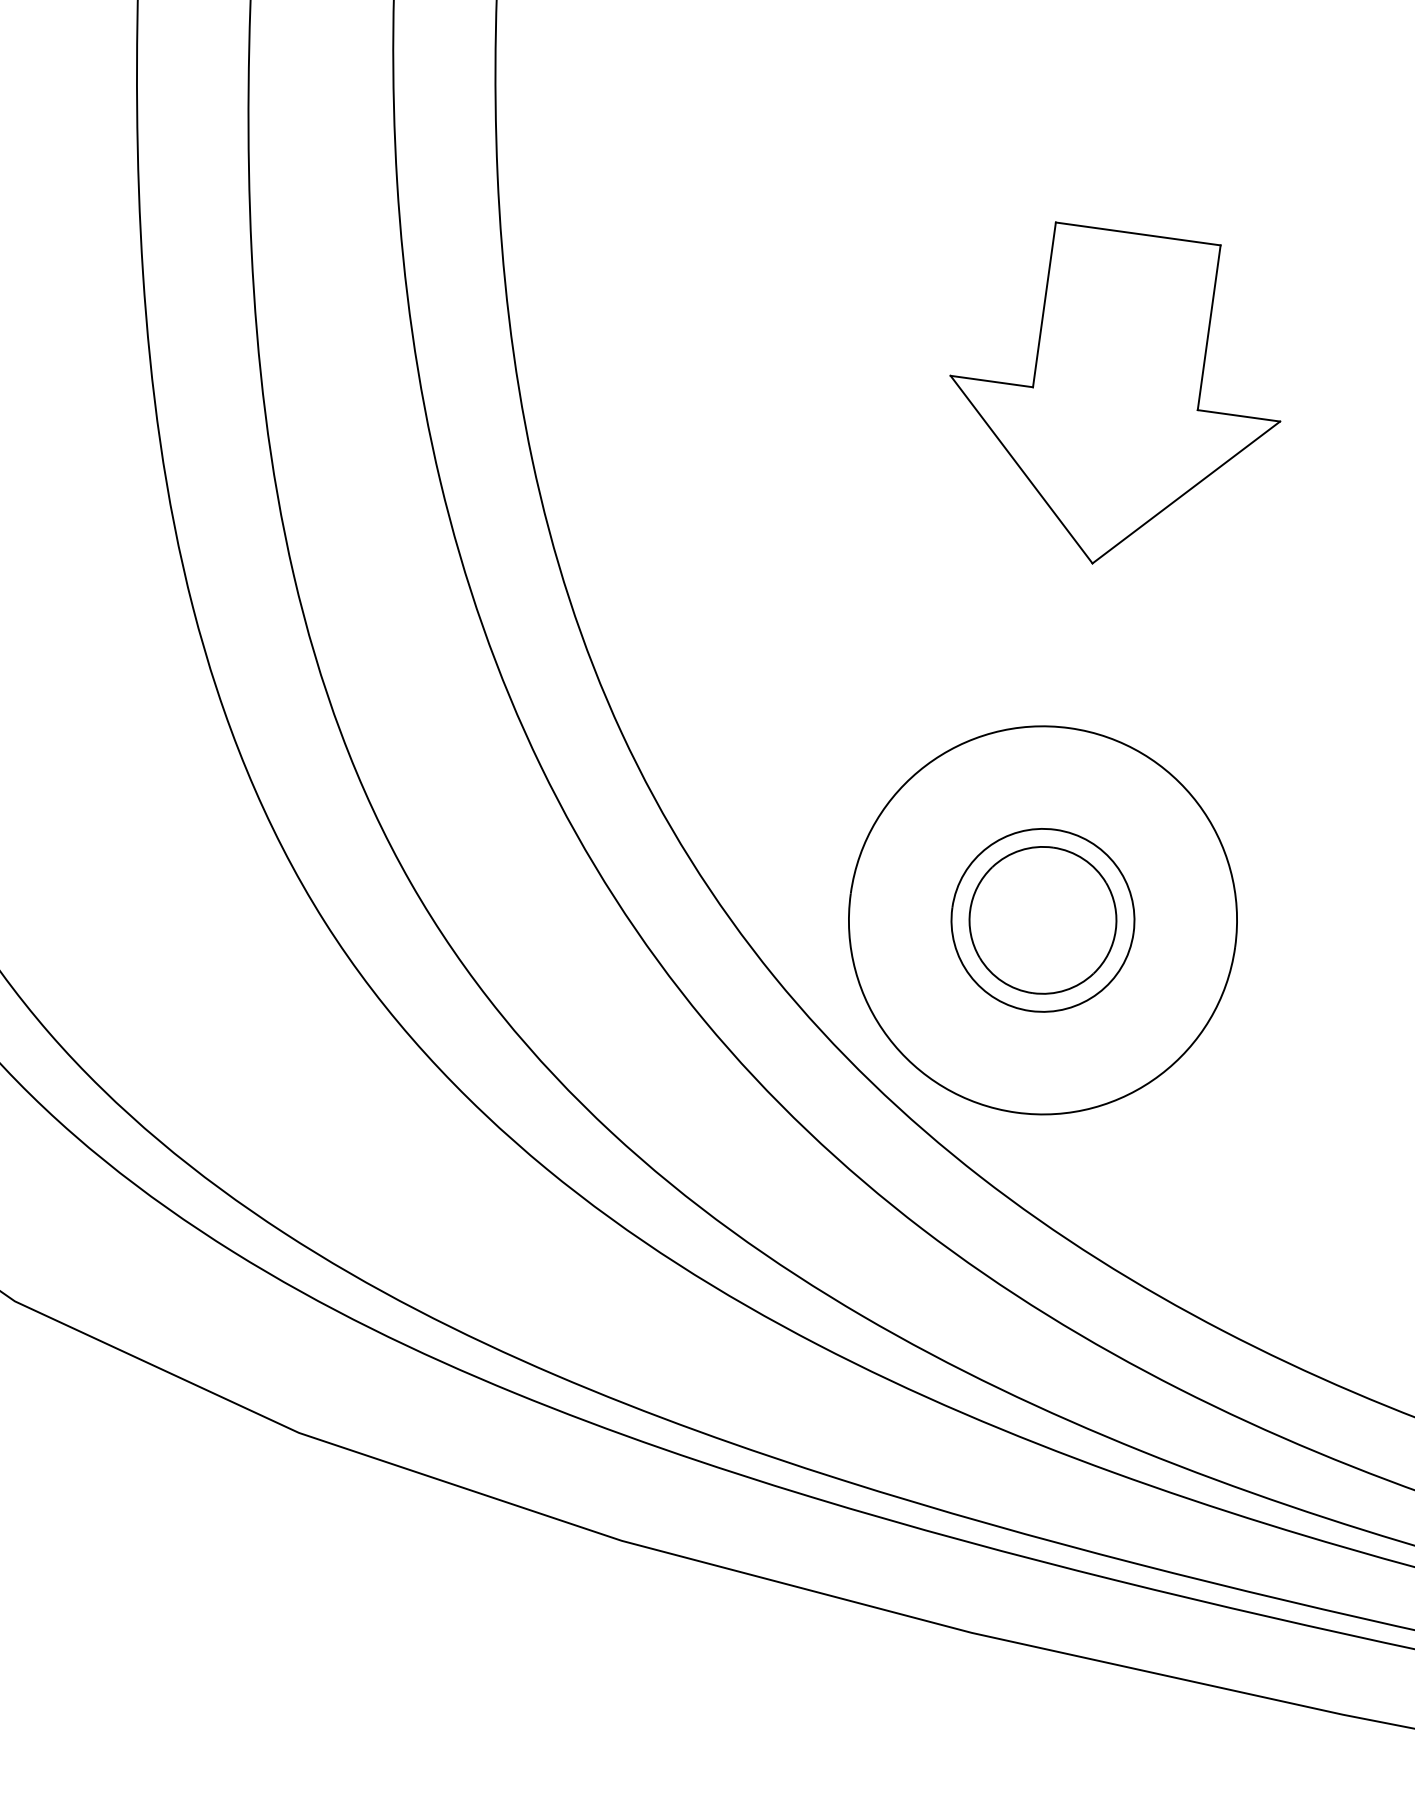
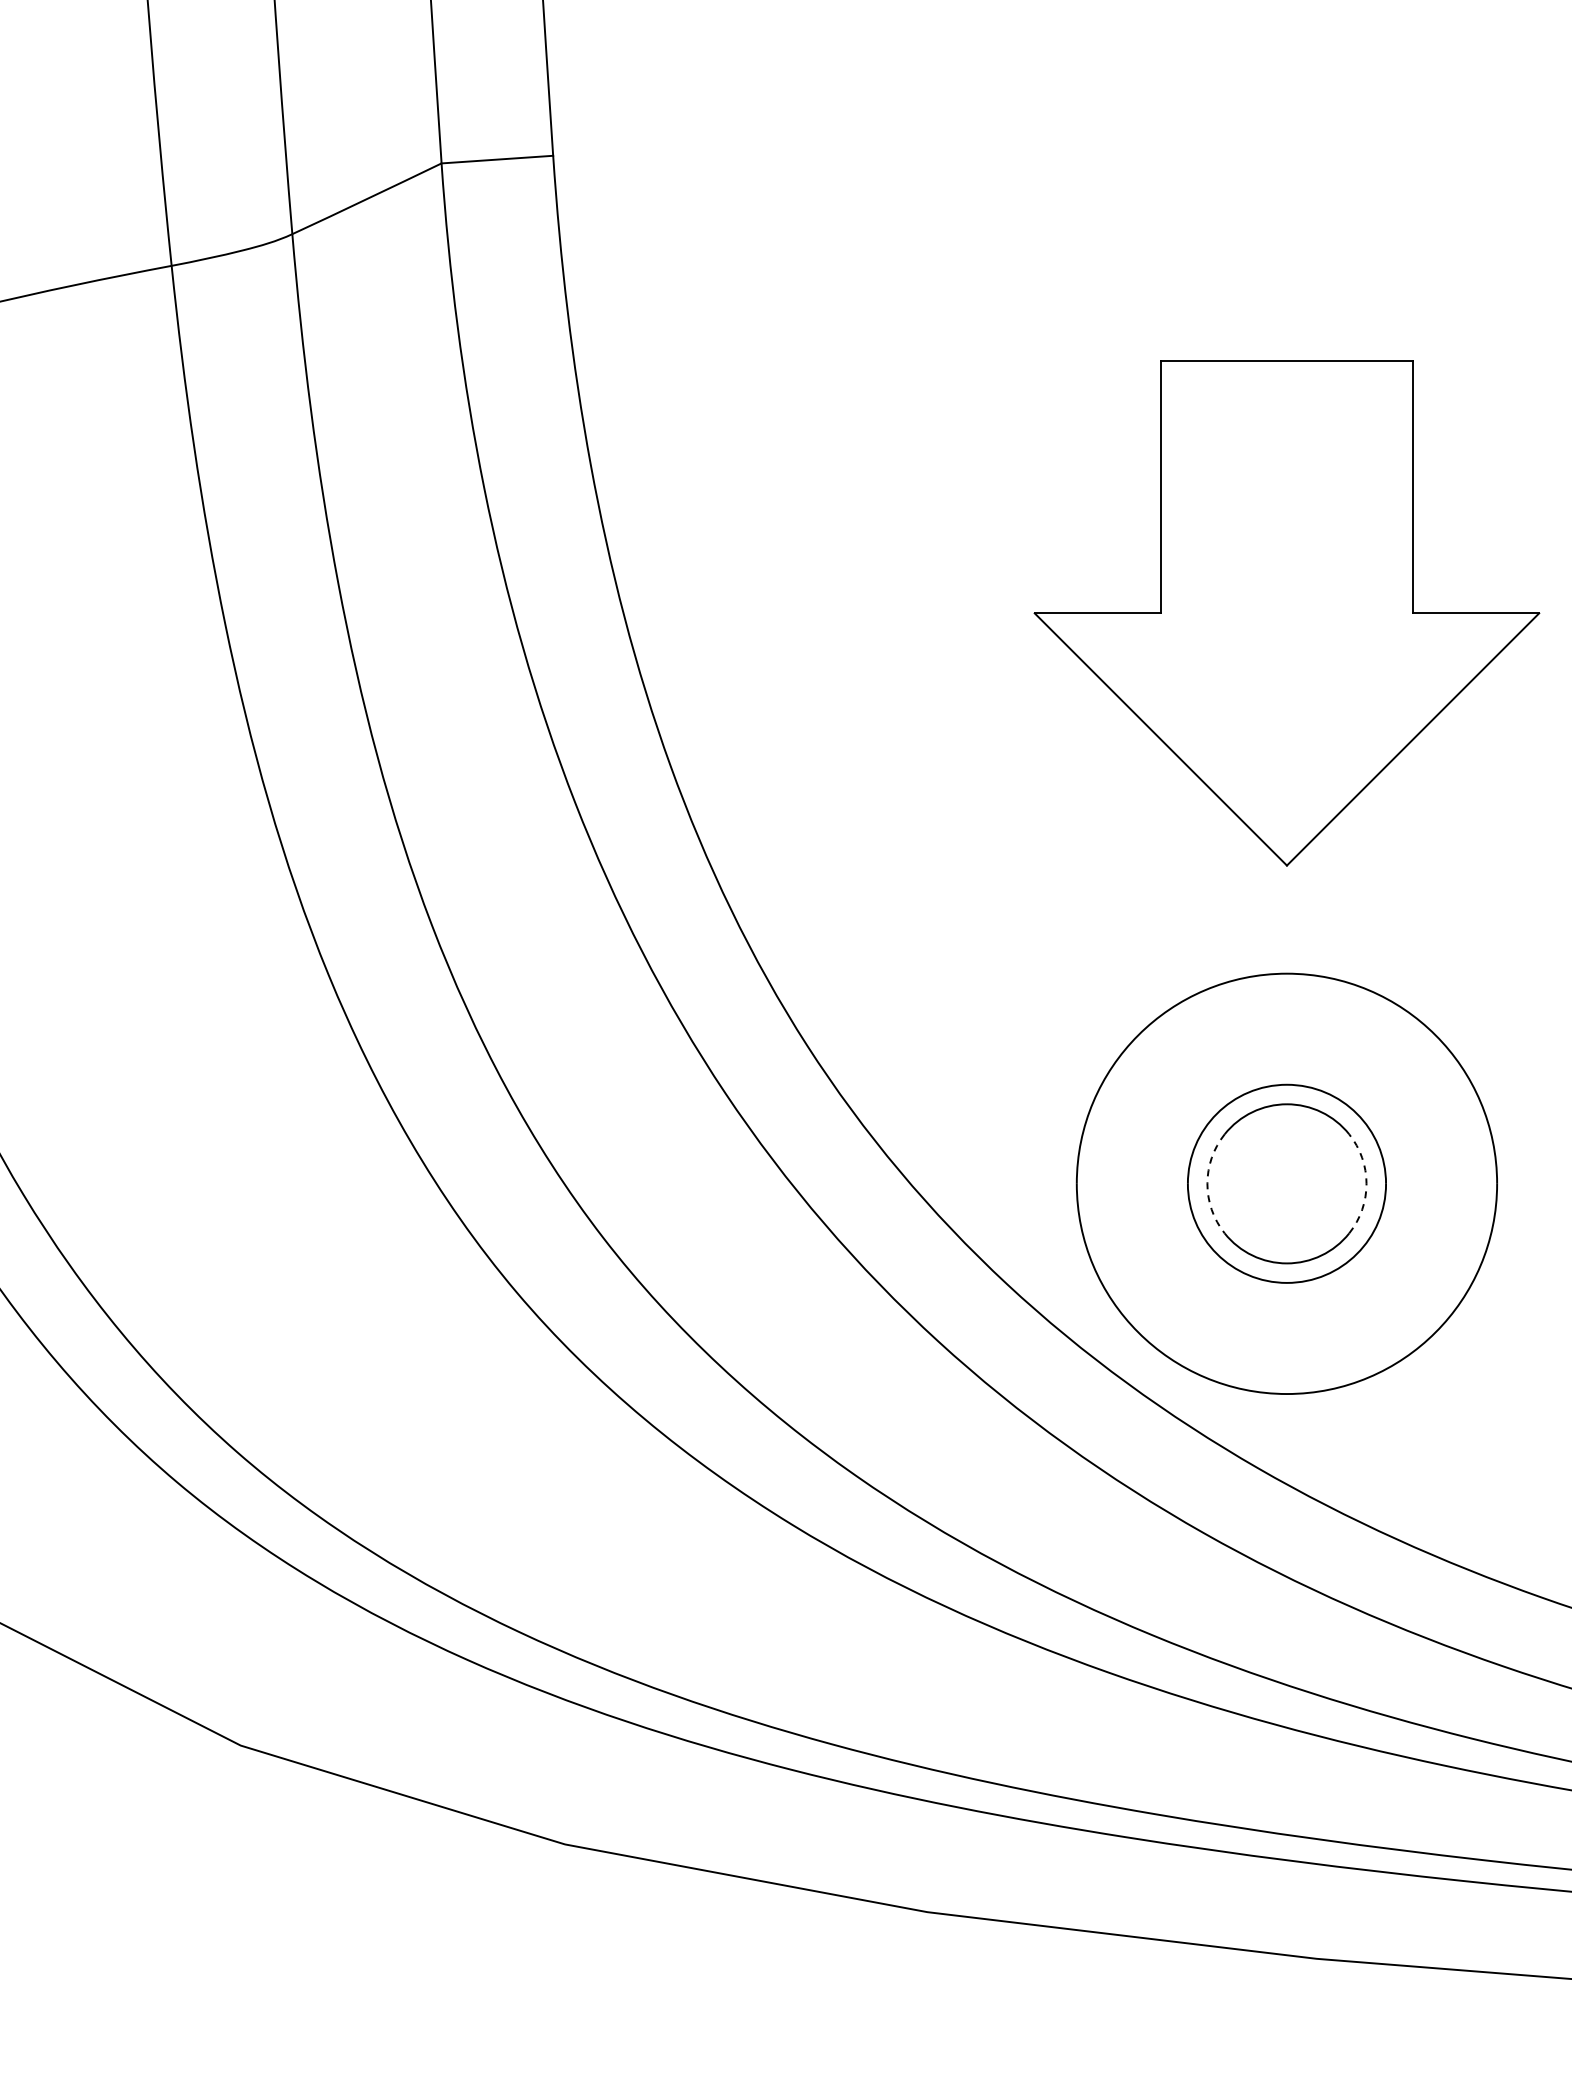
part: (1114, 398) -> (1286, 613), size x1.4
arc: (970, 909) -> (1207, 1183), solid -> dashed
arc: (1115, 930) -> (1366, 1183), solid -> dashed

